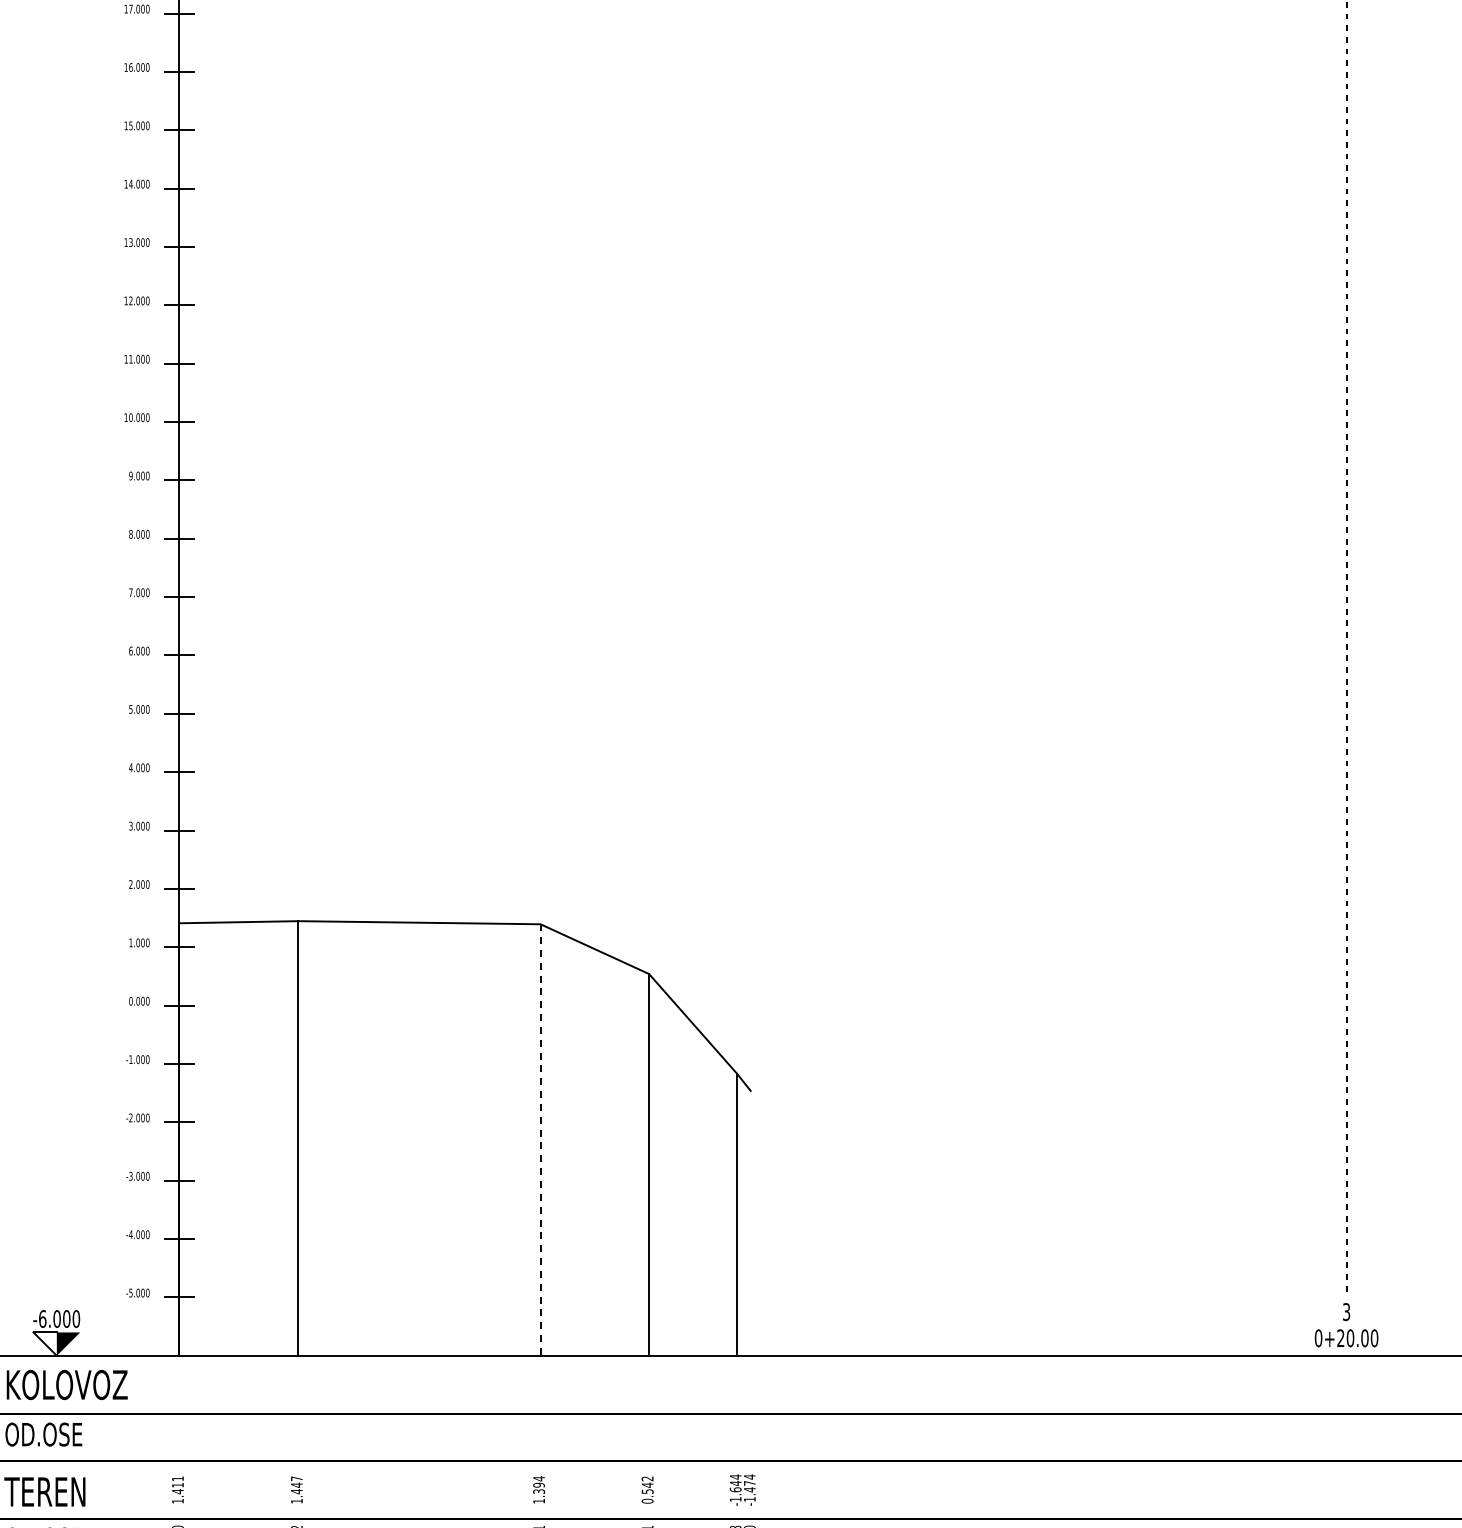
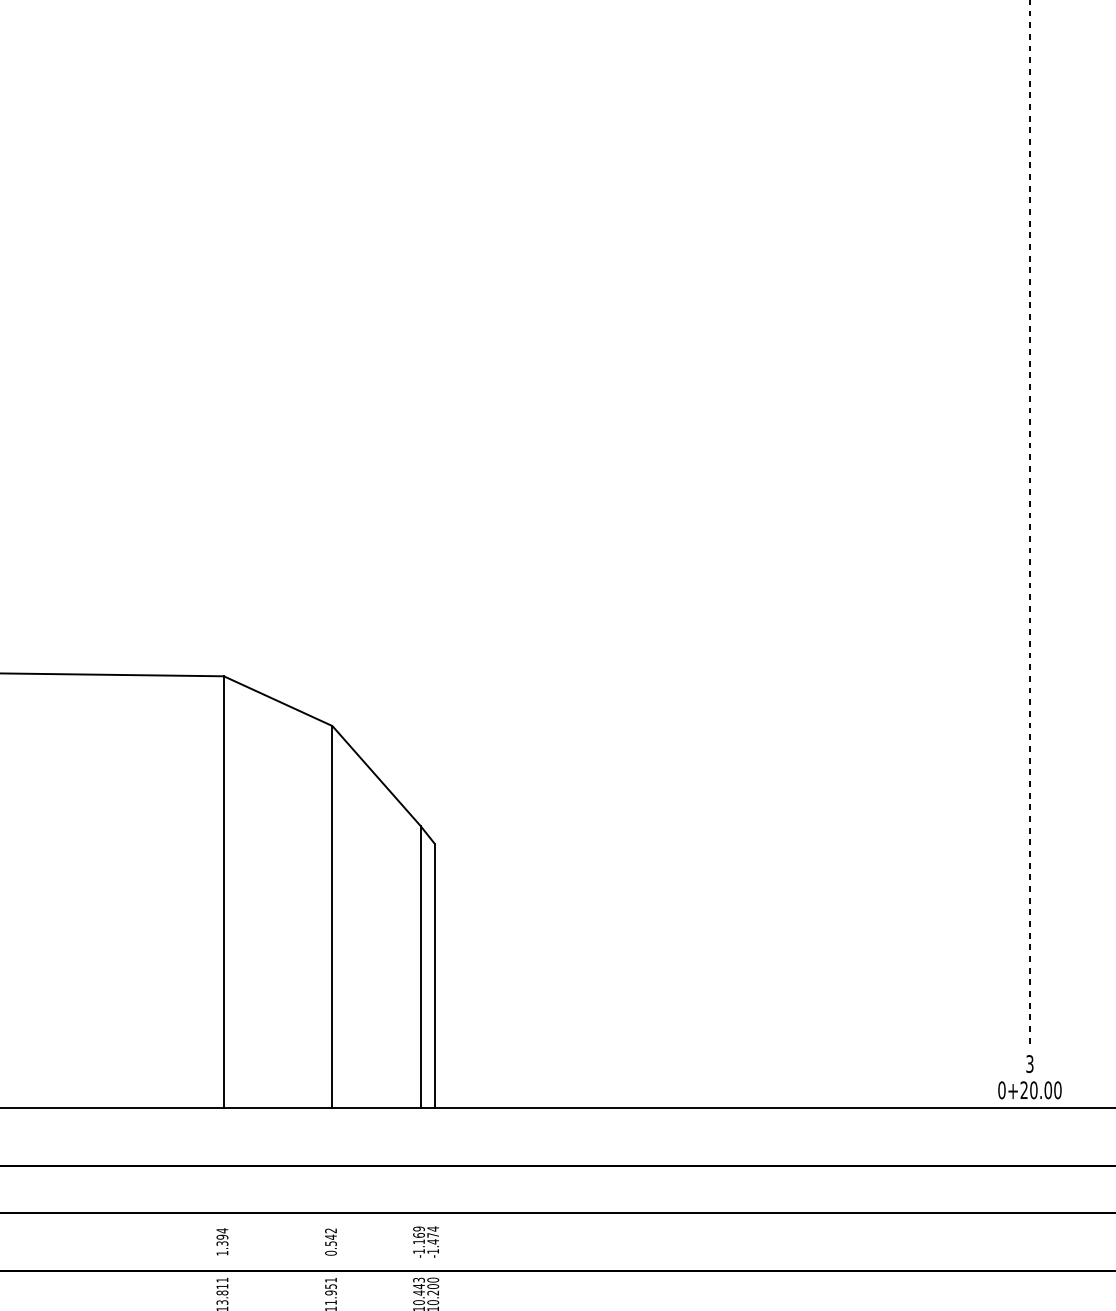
line: (540, 1140) -> (223, 892), dashed -> solid
line: (751, 1223) -> (434, 975), added
text: (735, 1483) -> (418, 1235), -1.644 -> -1.169

